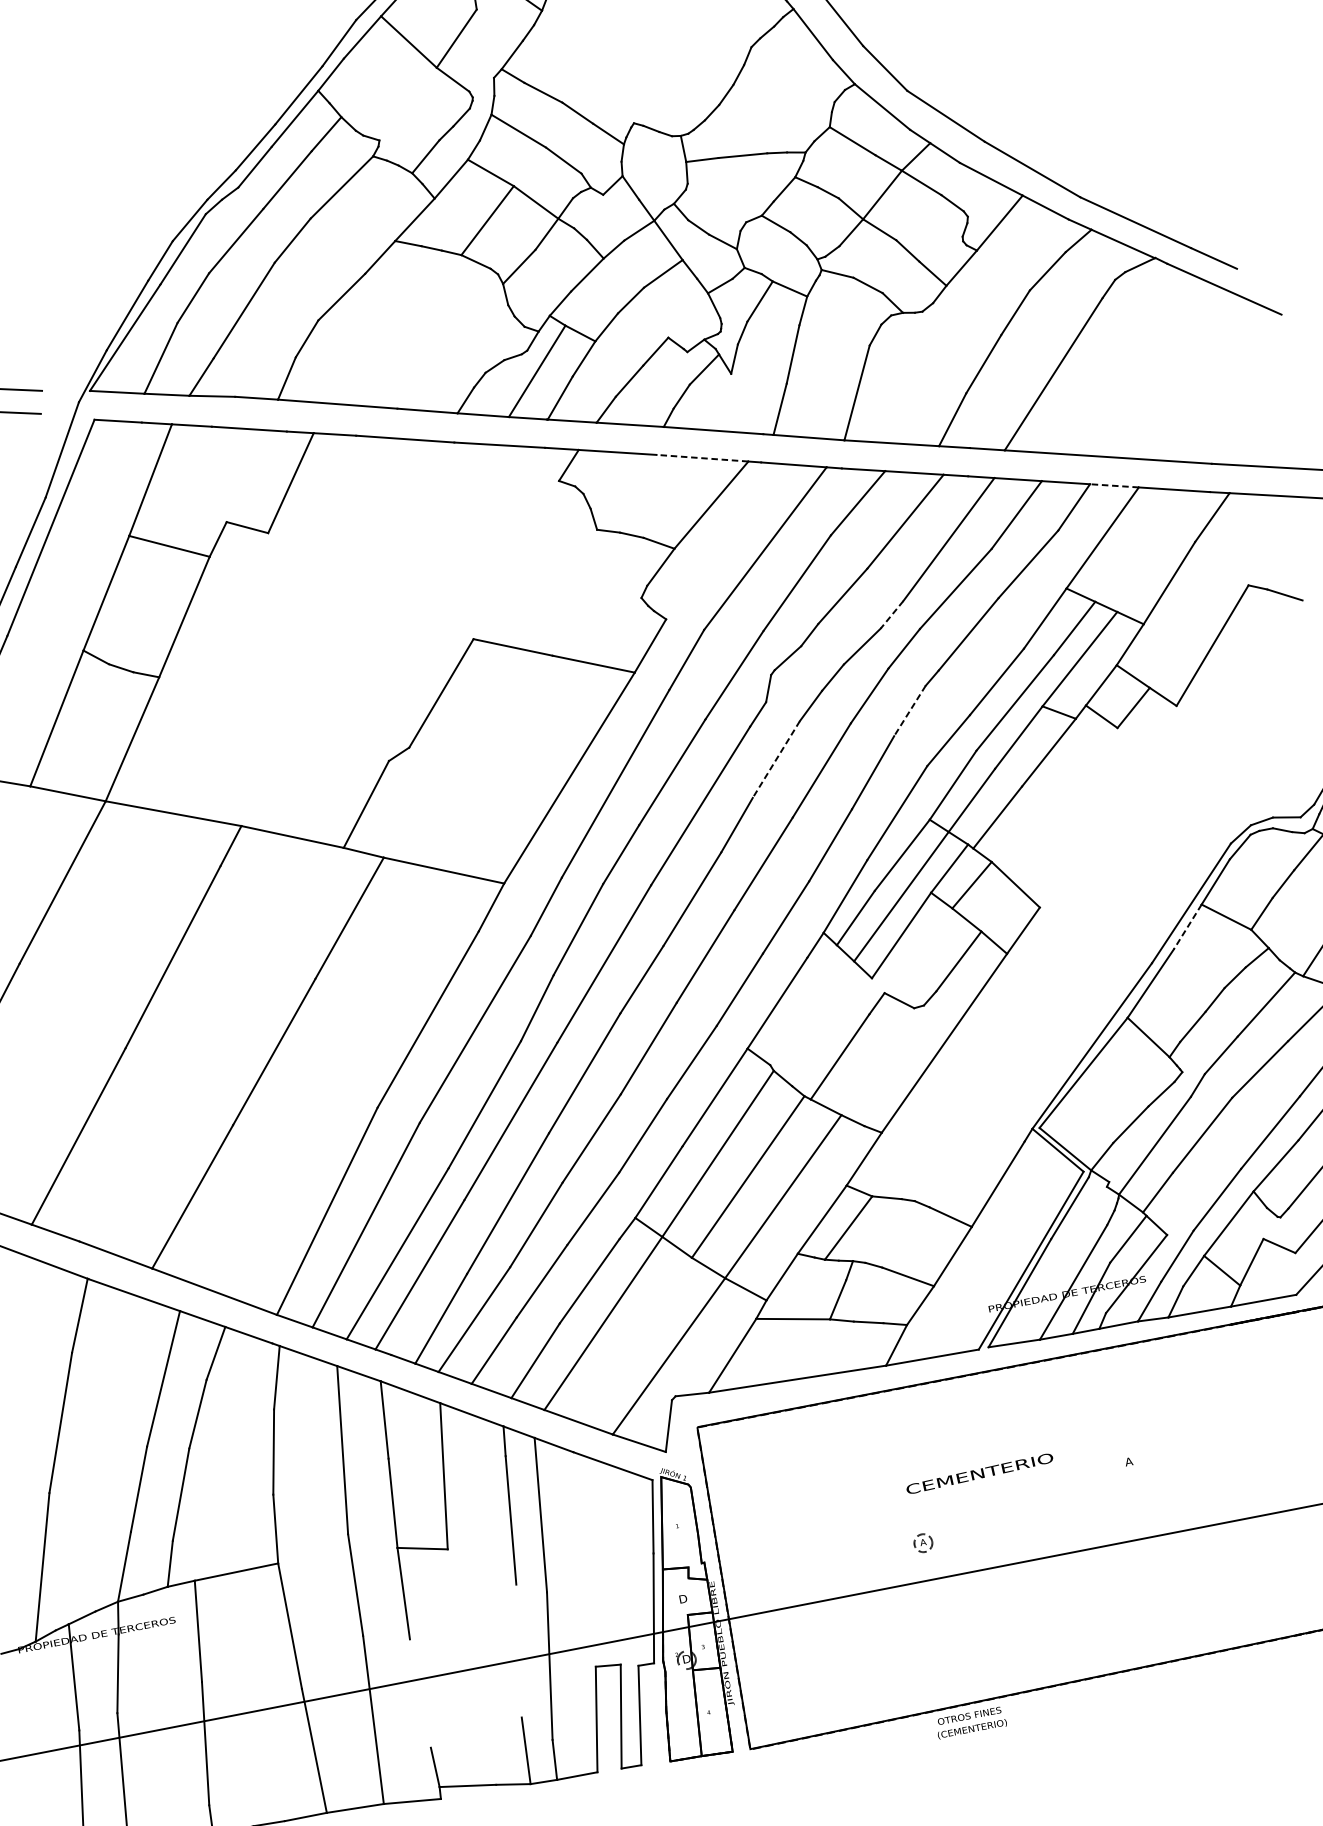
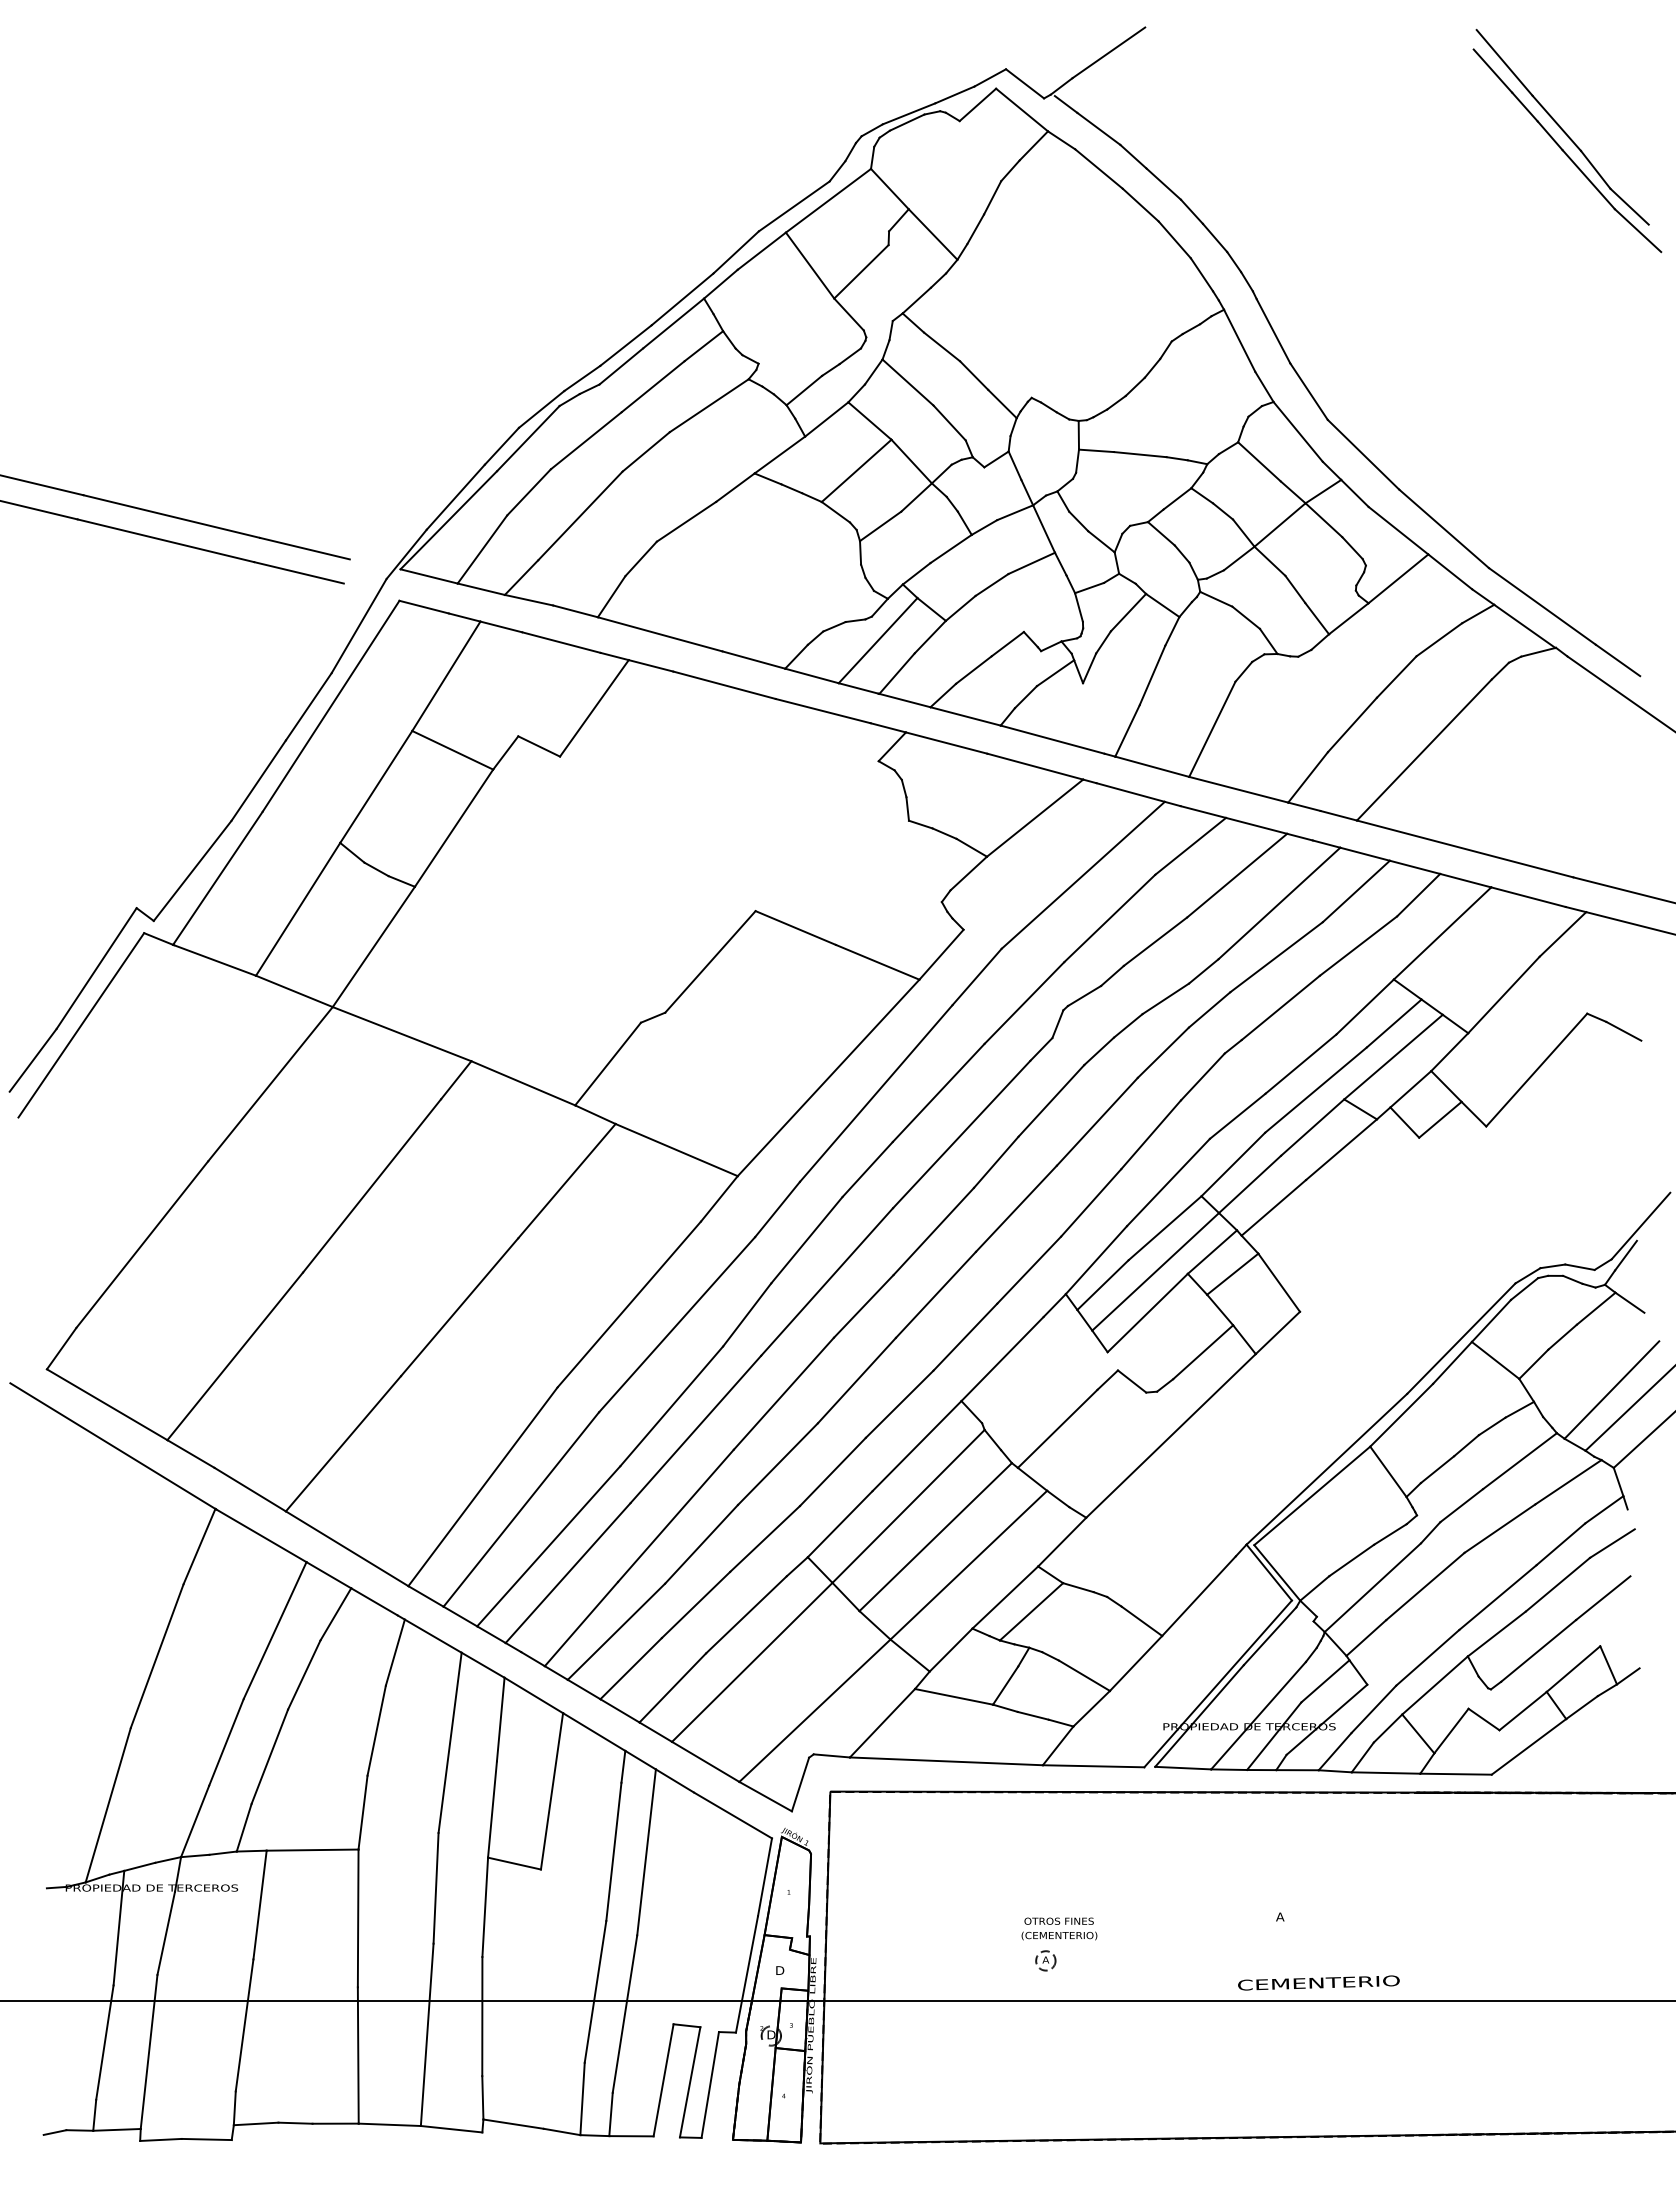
line: (702, 458) -> (1035, 766), dashed -> solid
line: (1114, 485) -> (1465, 880), dashed -> solid
line: (891, 614) -> (1203, 971), dashed -> solid
line: (909, 711) -> (1202, 1077), dashed -> solid
line: (776, 759) -> (1051, 1100), dashed -> solid
line: (1187, 926) -> (1452, 1362), dashed -> solid
text: (979, 1473) -> (1318, 1982), moved
line: (518, 1650) -> (595, 1991), added
line: (420, 1693) -> (482, 2016), added
text: (971, 1722) -> (1059, 1928), moved

